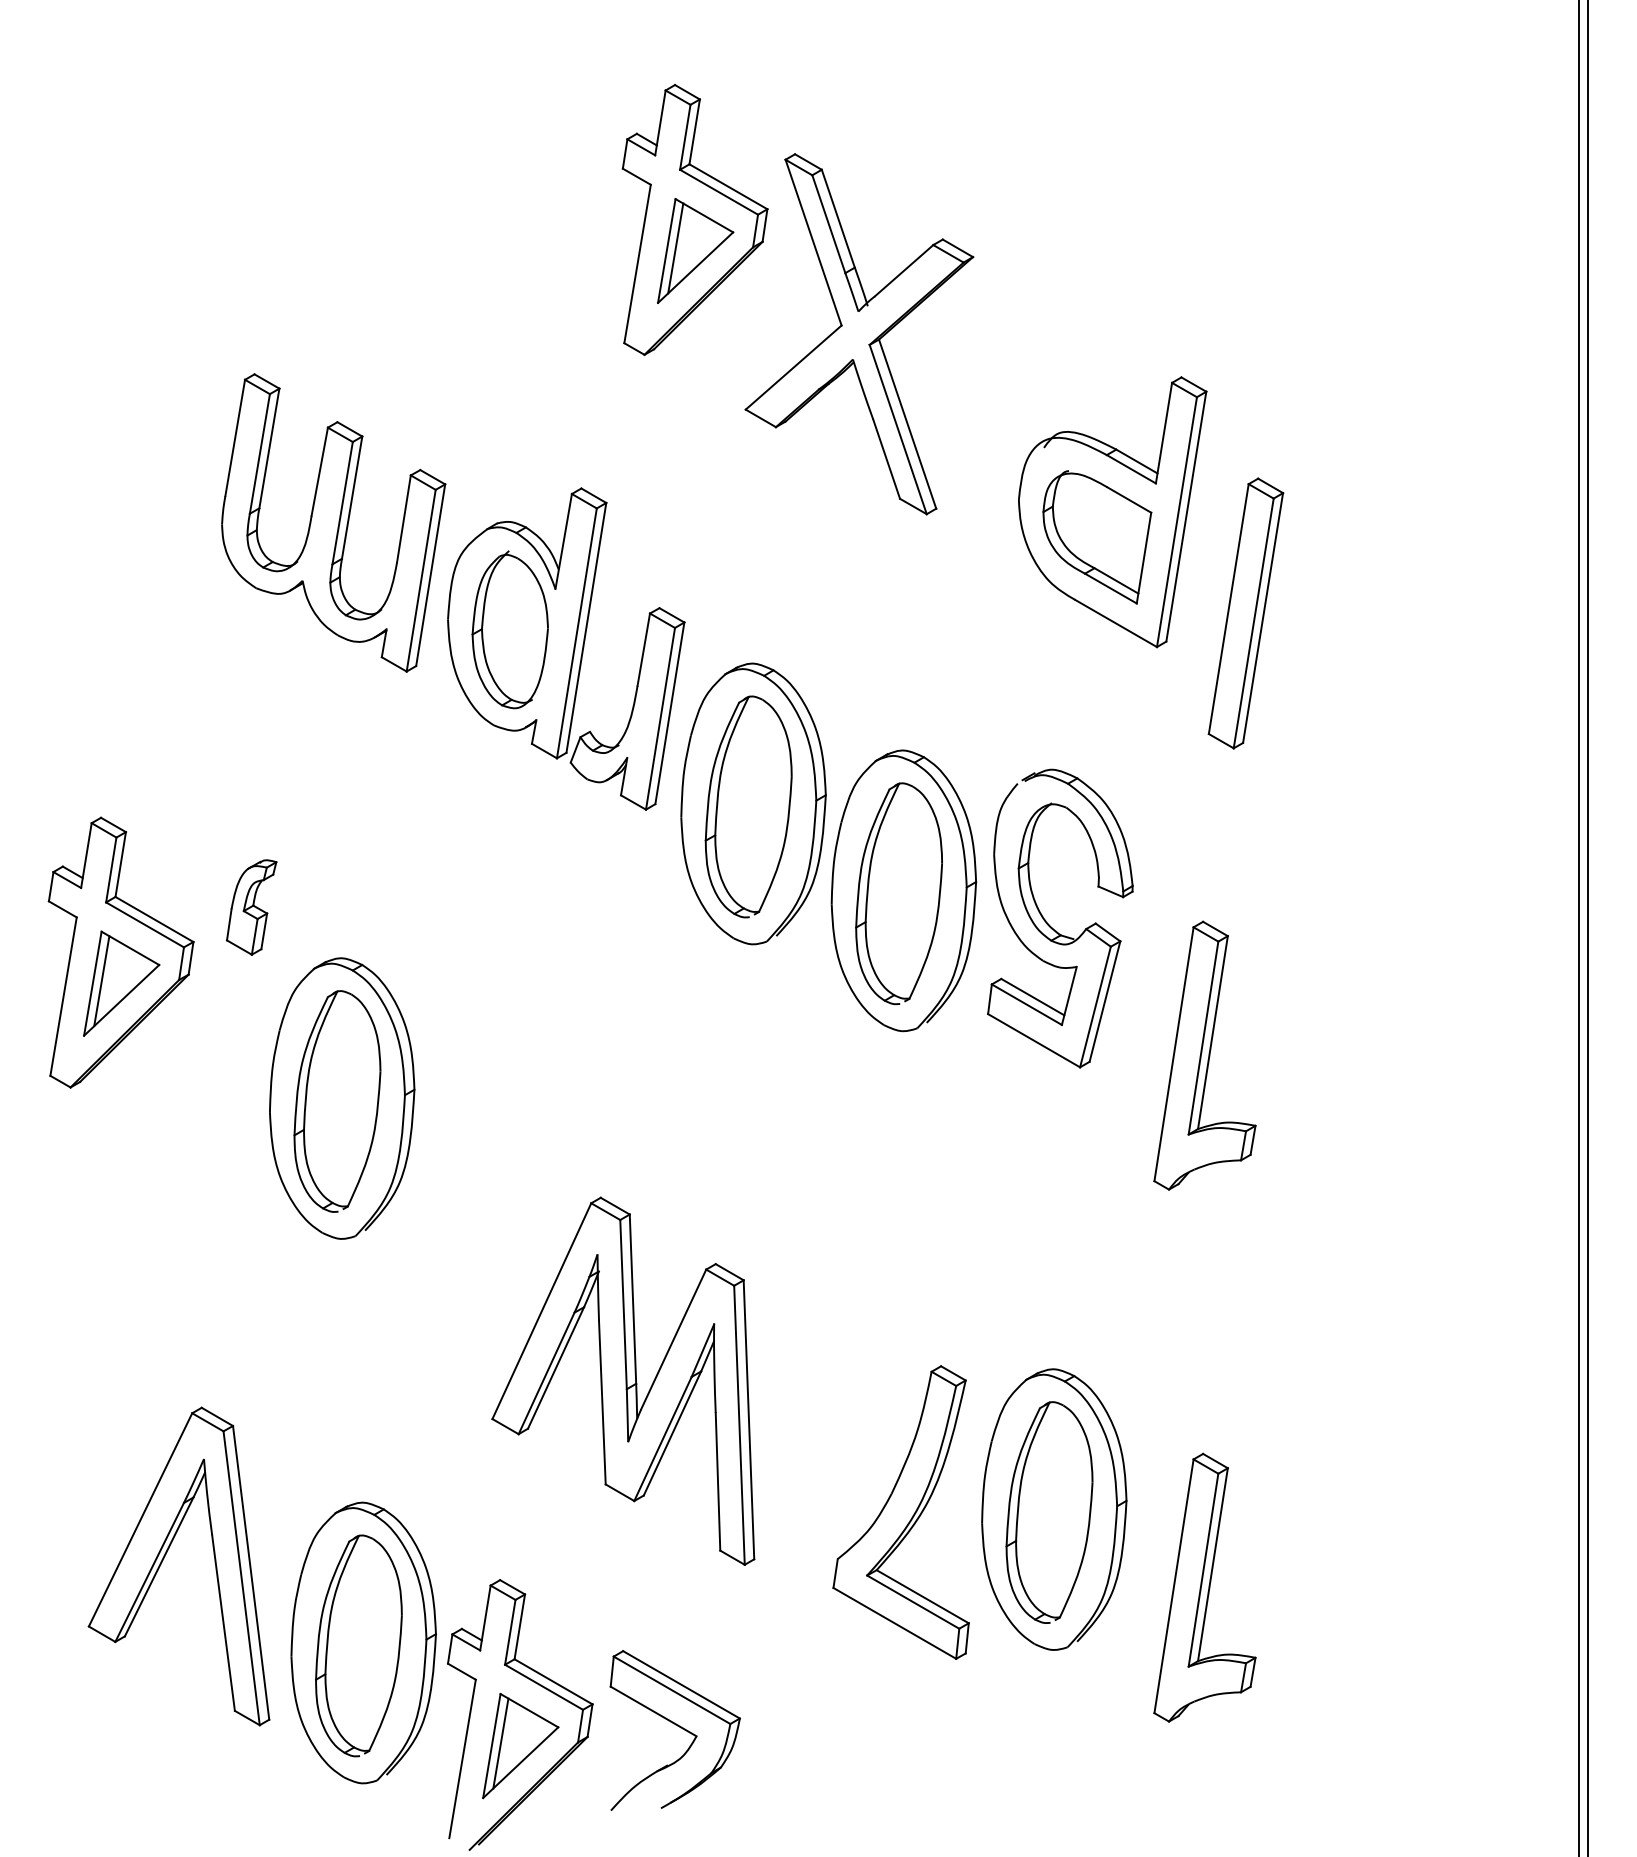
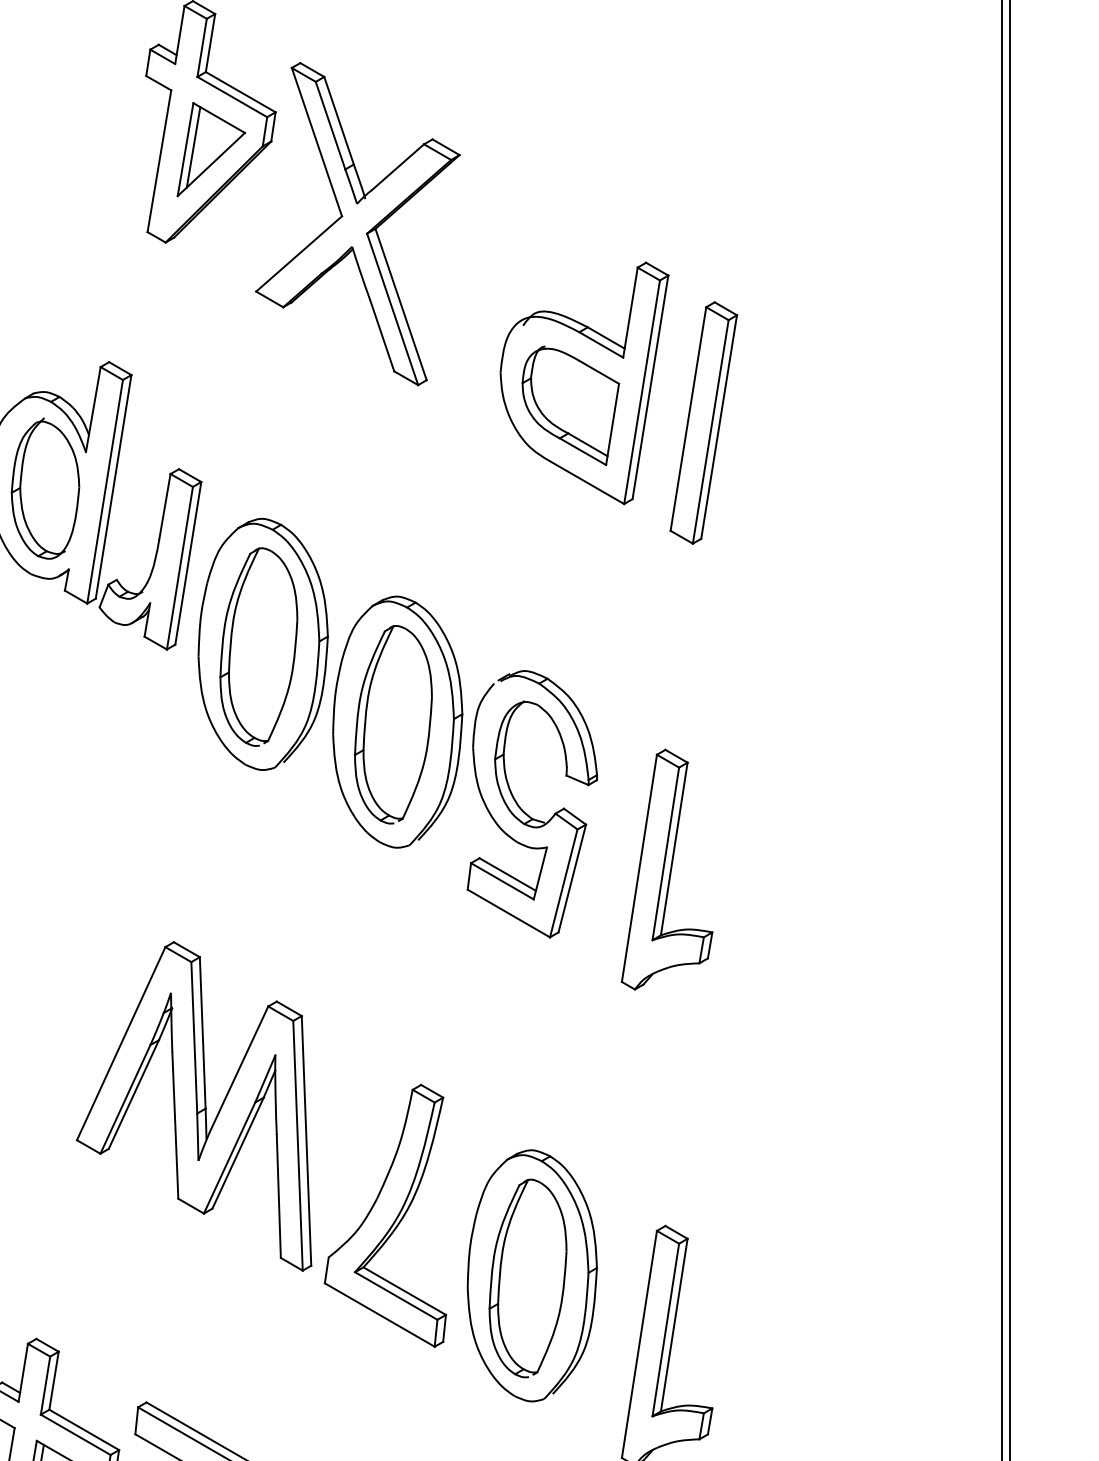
part: (1245, 613) -> (703, 422), moved
part: (1051, 926) -> (524, 811), moved
part: (623, 1380) -> (194, 1105), moved
part: (900, 1512) -> (384, 1215), moved

